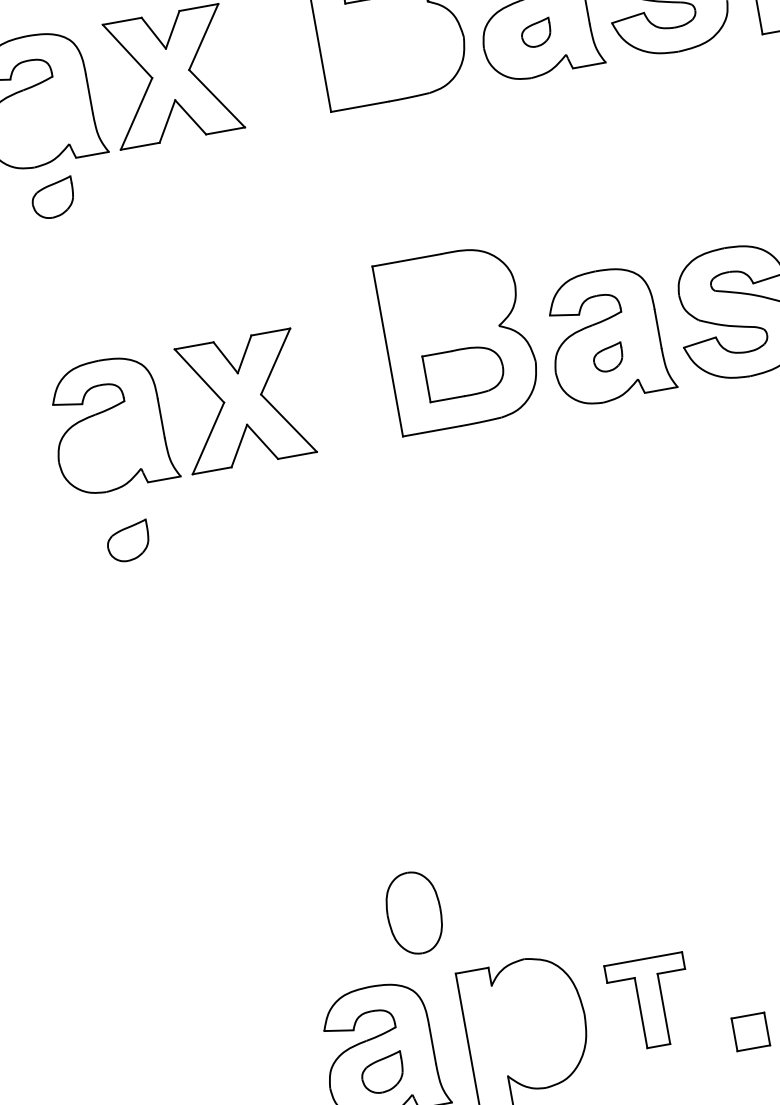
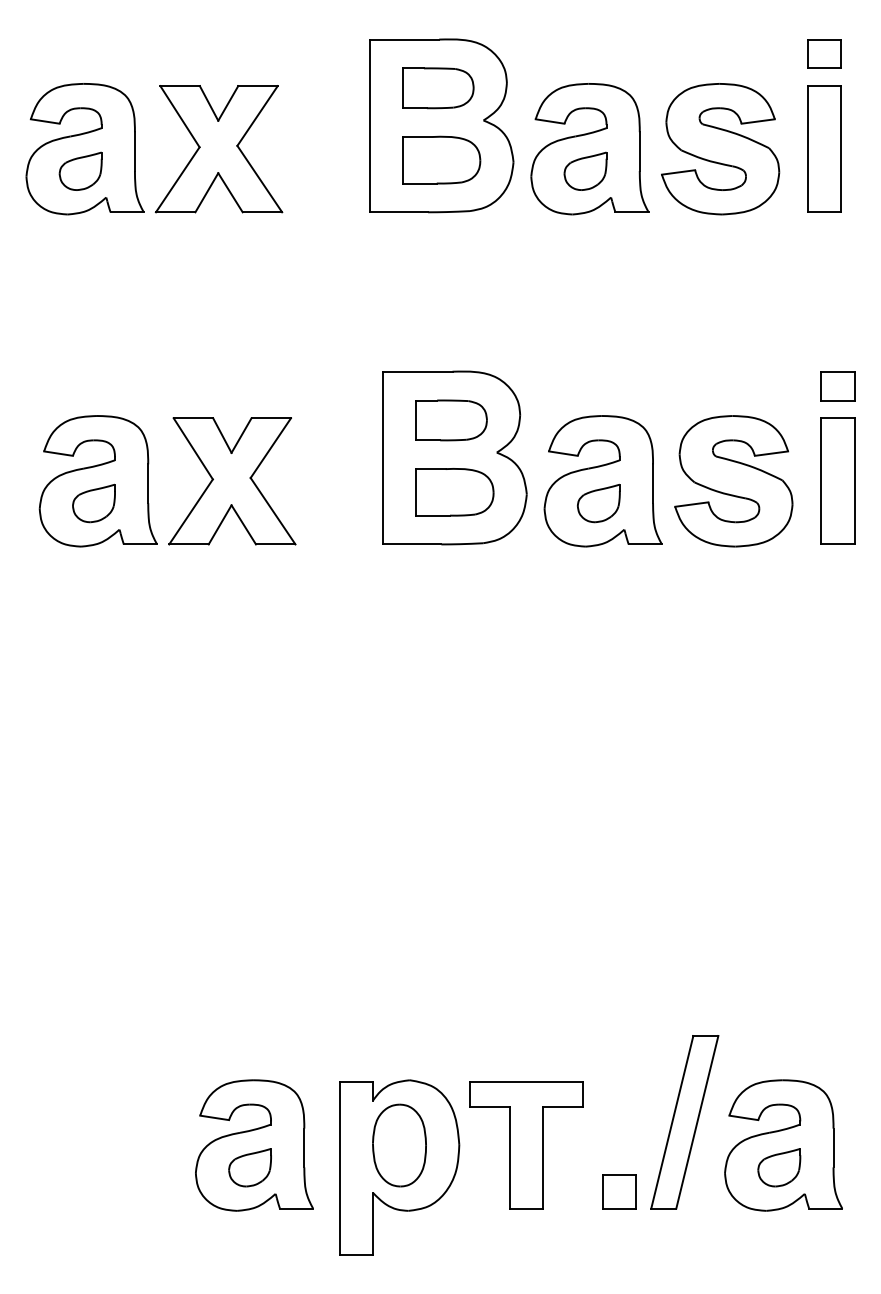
part: (536, 32) -> (585, 170), size x1.43
part: (392, 47) -> (441, 159), added
part: (52, 197) -> (80, 170), moved
part: (448, 302) -> (451, 420), added
part: (607, 358) -> (598, 503), size x1.43
part: (127, 541) -> (93, 503), moved
part: (414, 913) -> (399, 1145), moved
part: (650, 1002) -> (526, 1145), size x1.43

